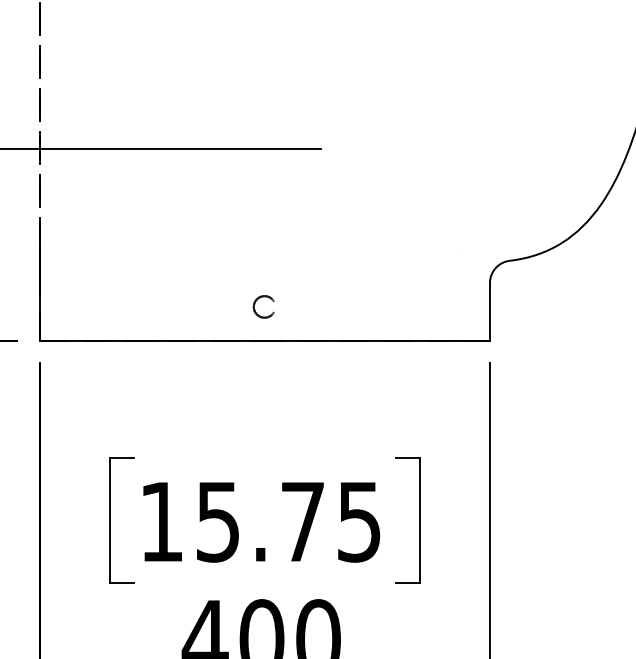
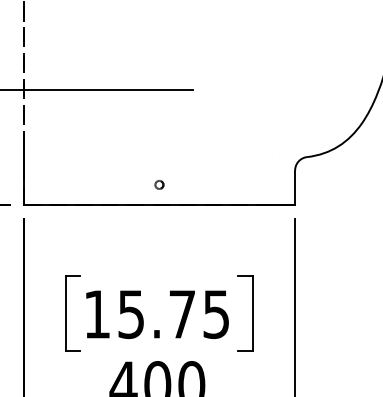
part: (264, 306) -> (159, 184), size x0.62

